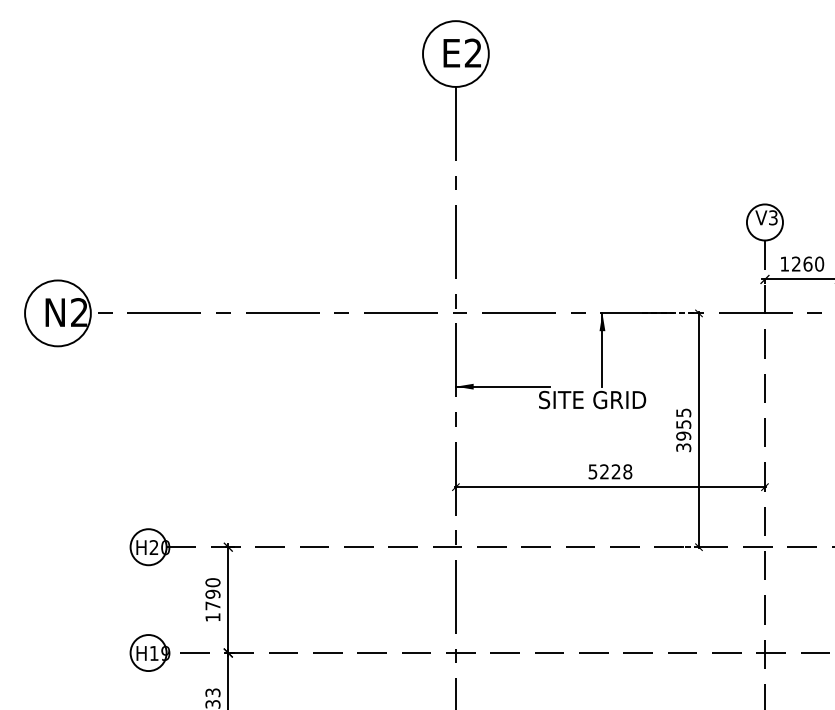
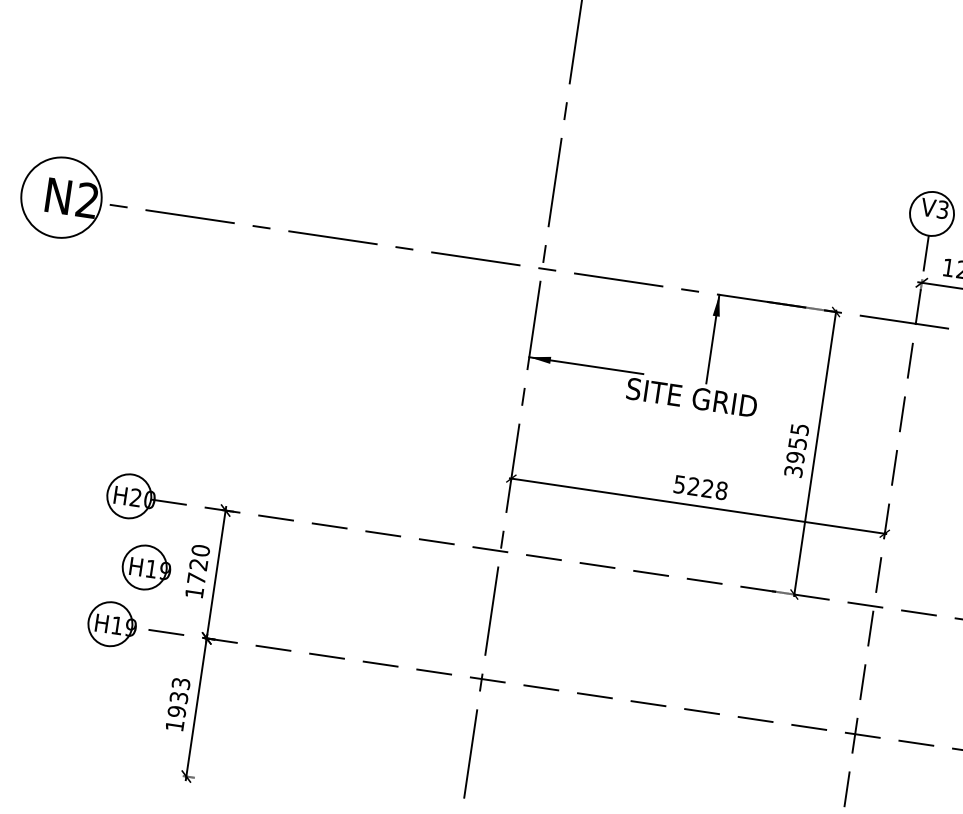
text: (212, 593) -> (198, 563), 1790 -> 1720
part: (170, 602) -> (145, 567), added

